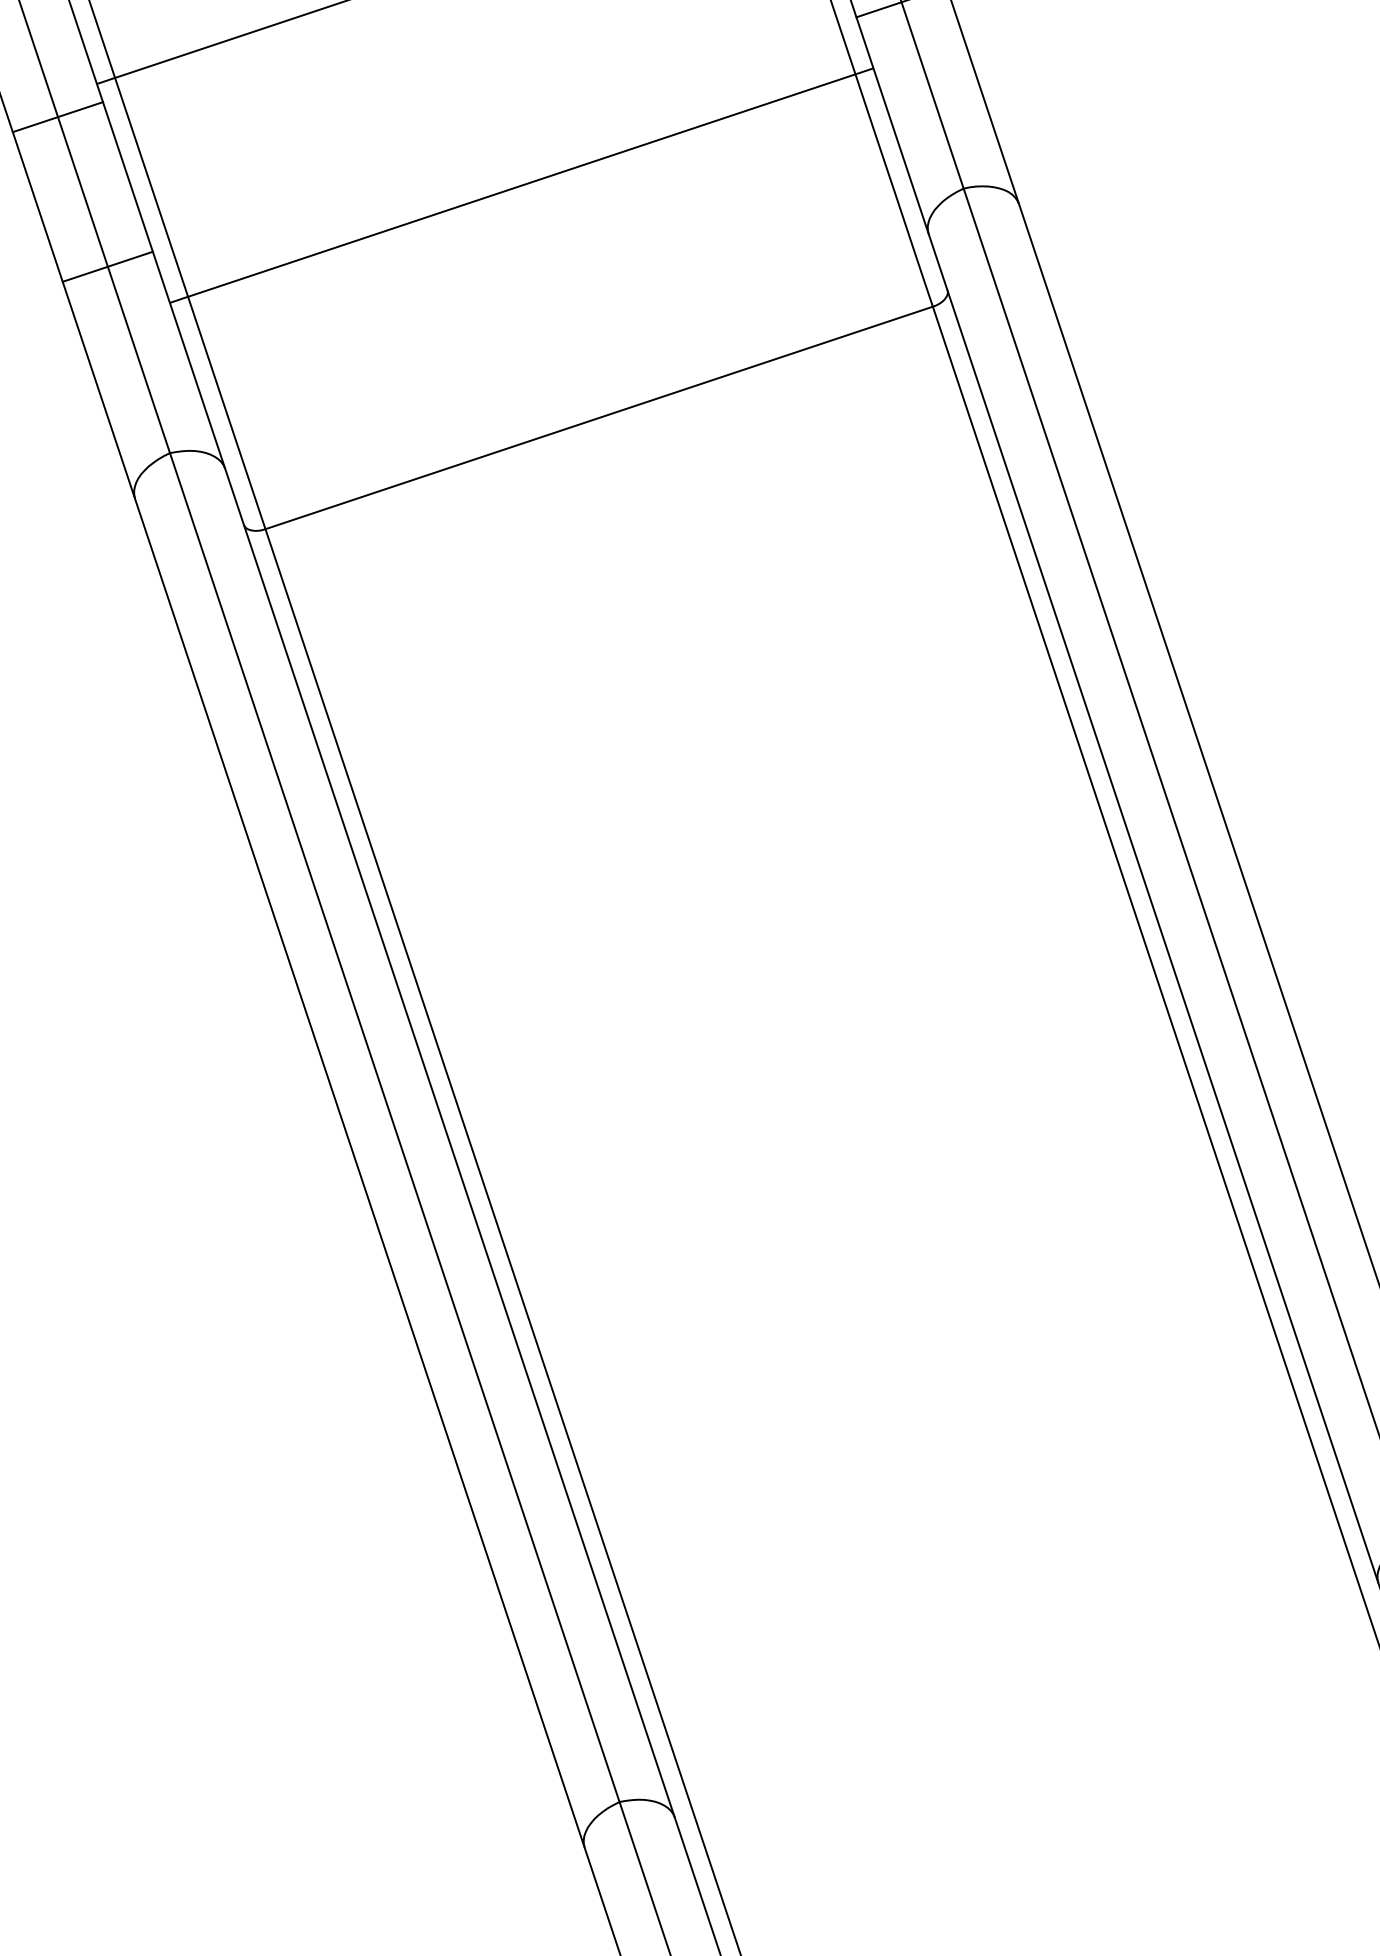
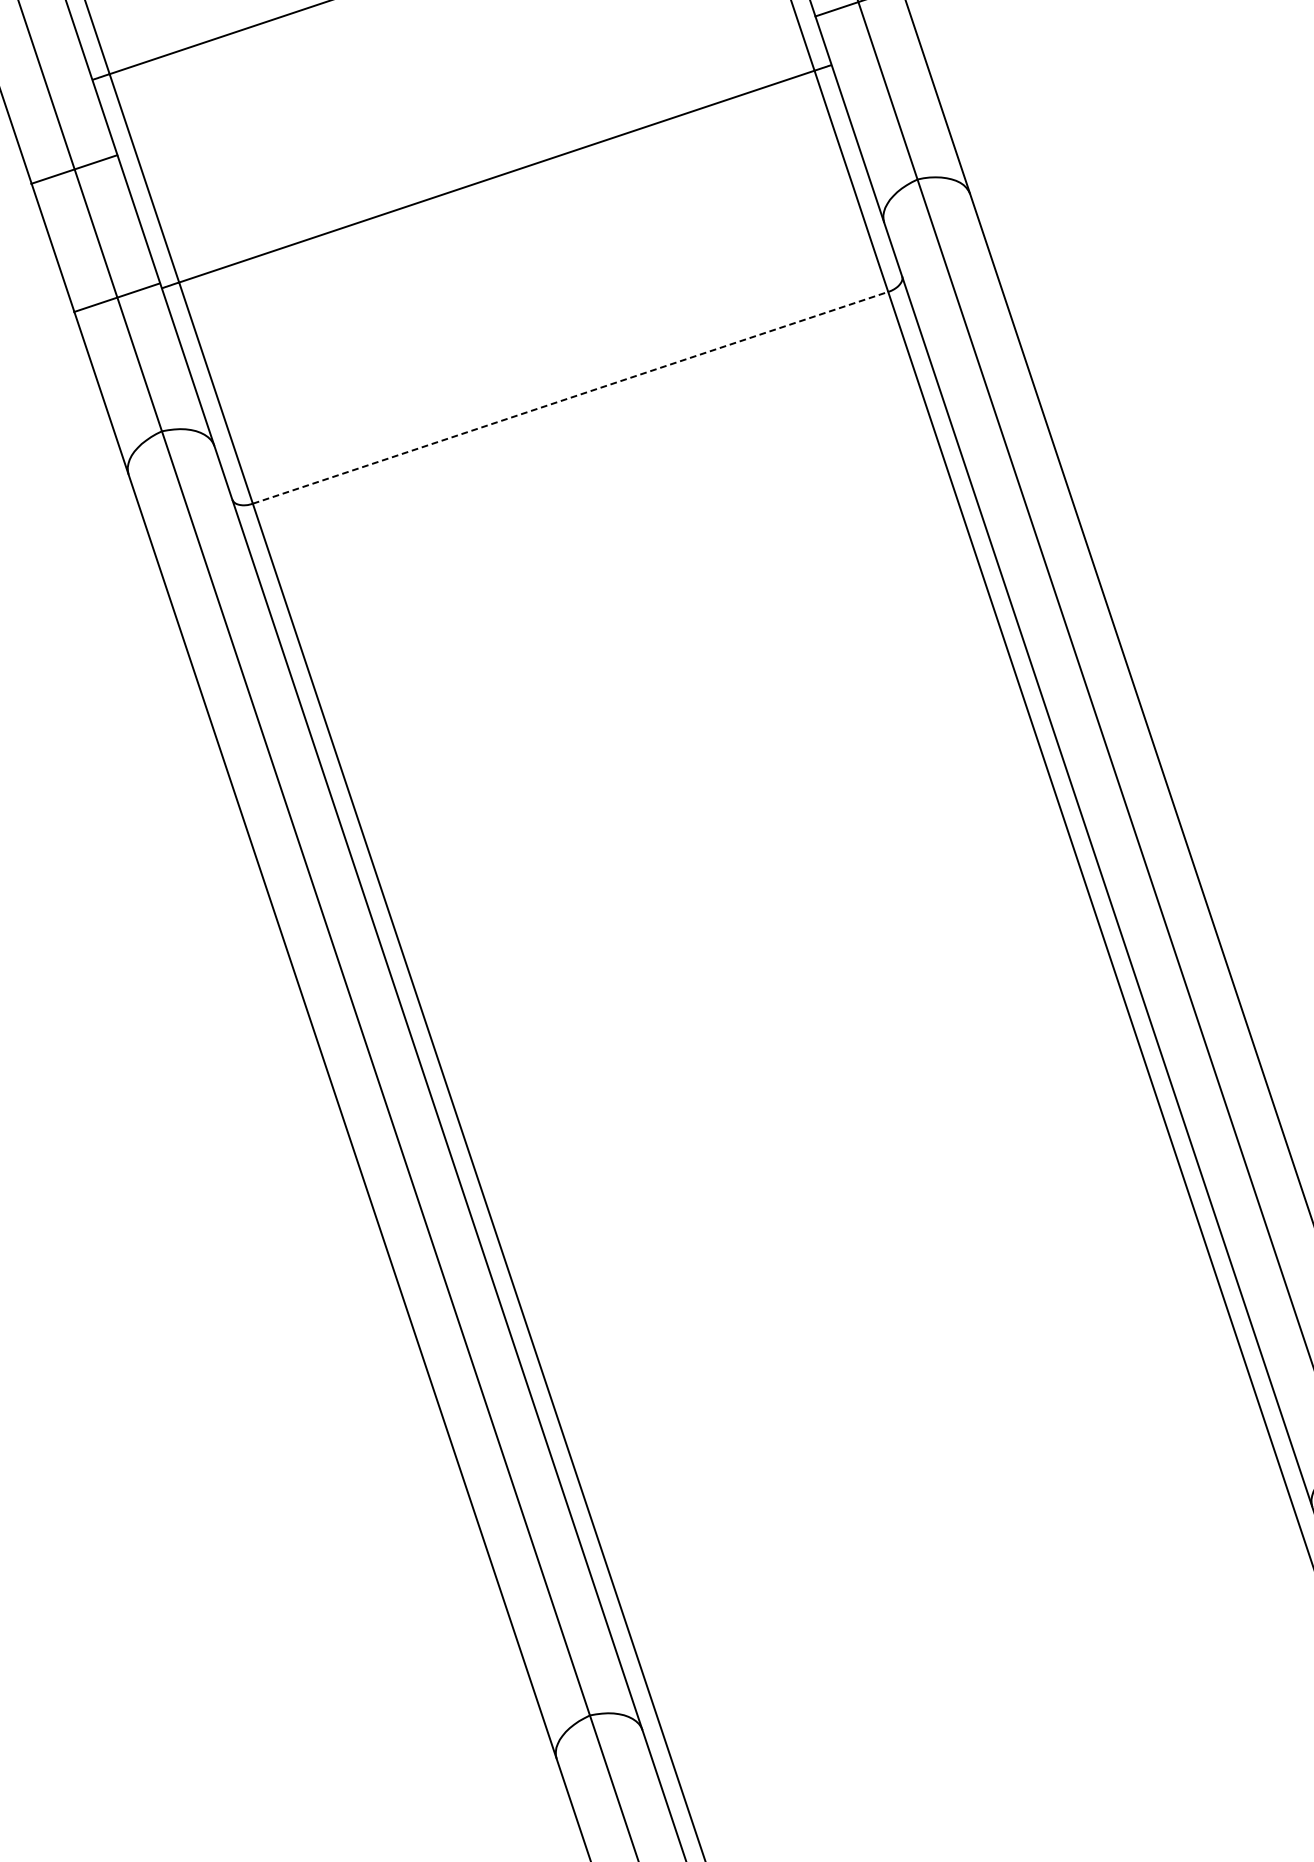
line: (57, 117) -> (73, 169), moved
line: (107, 266) -> (116, 297), moved
line: (599, 417) -> (570, 397), solid -> dashed

